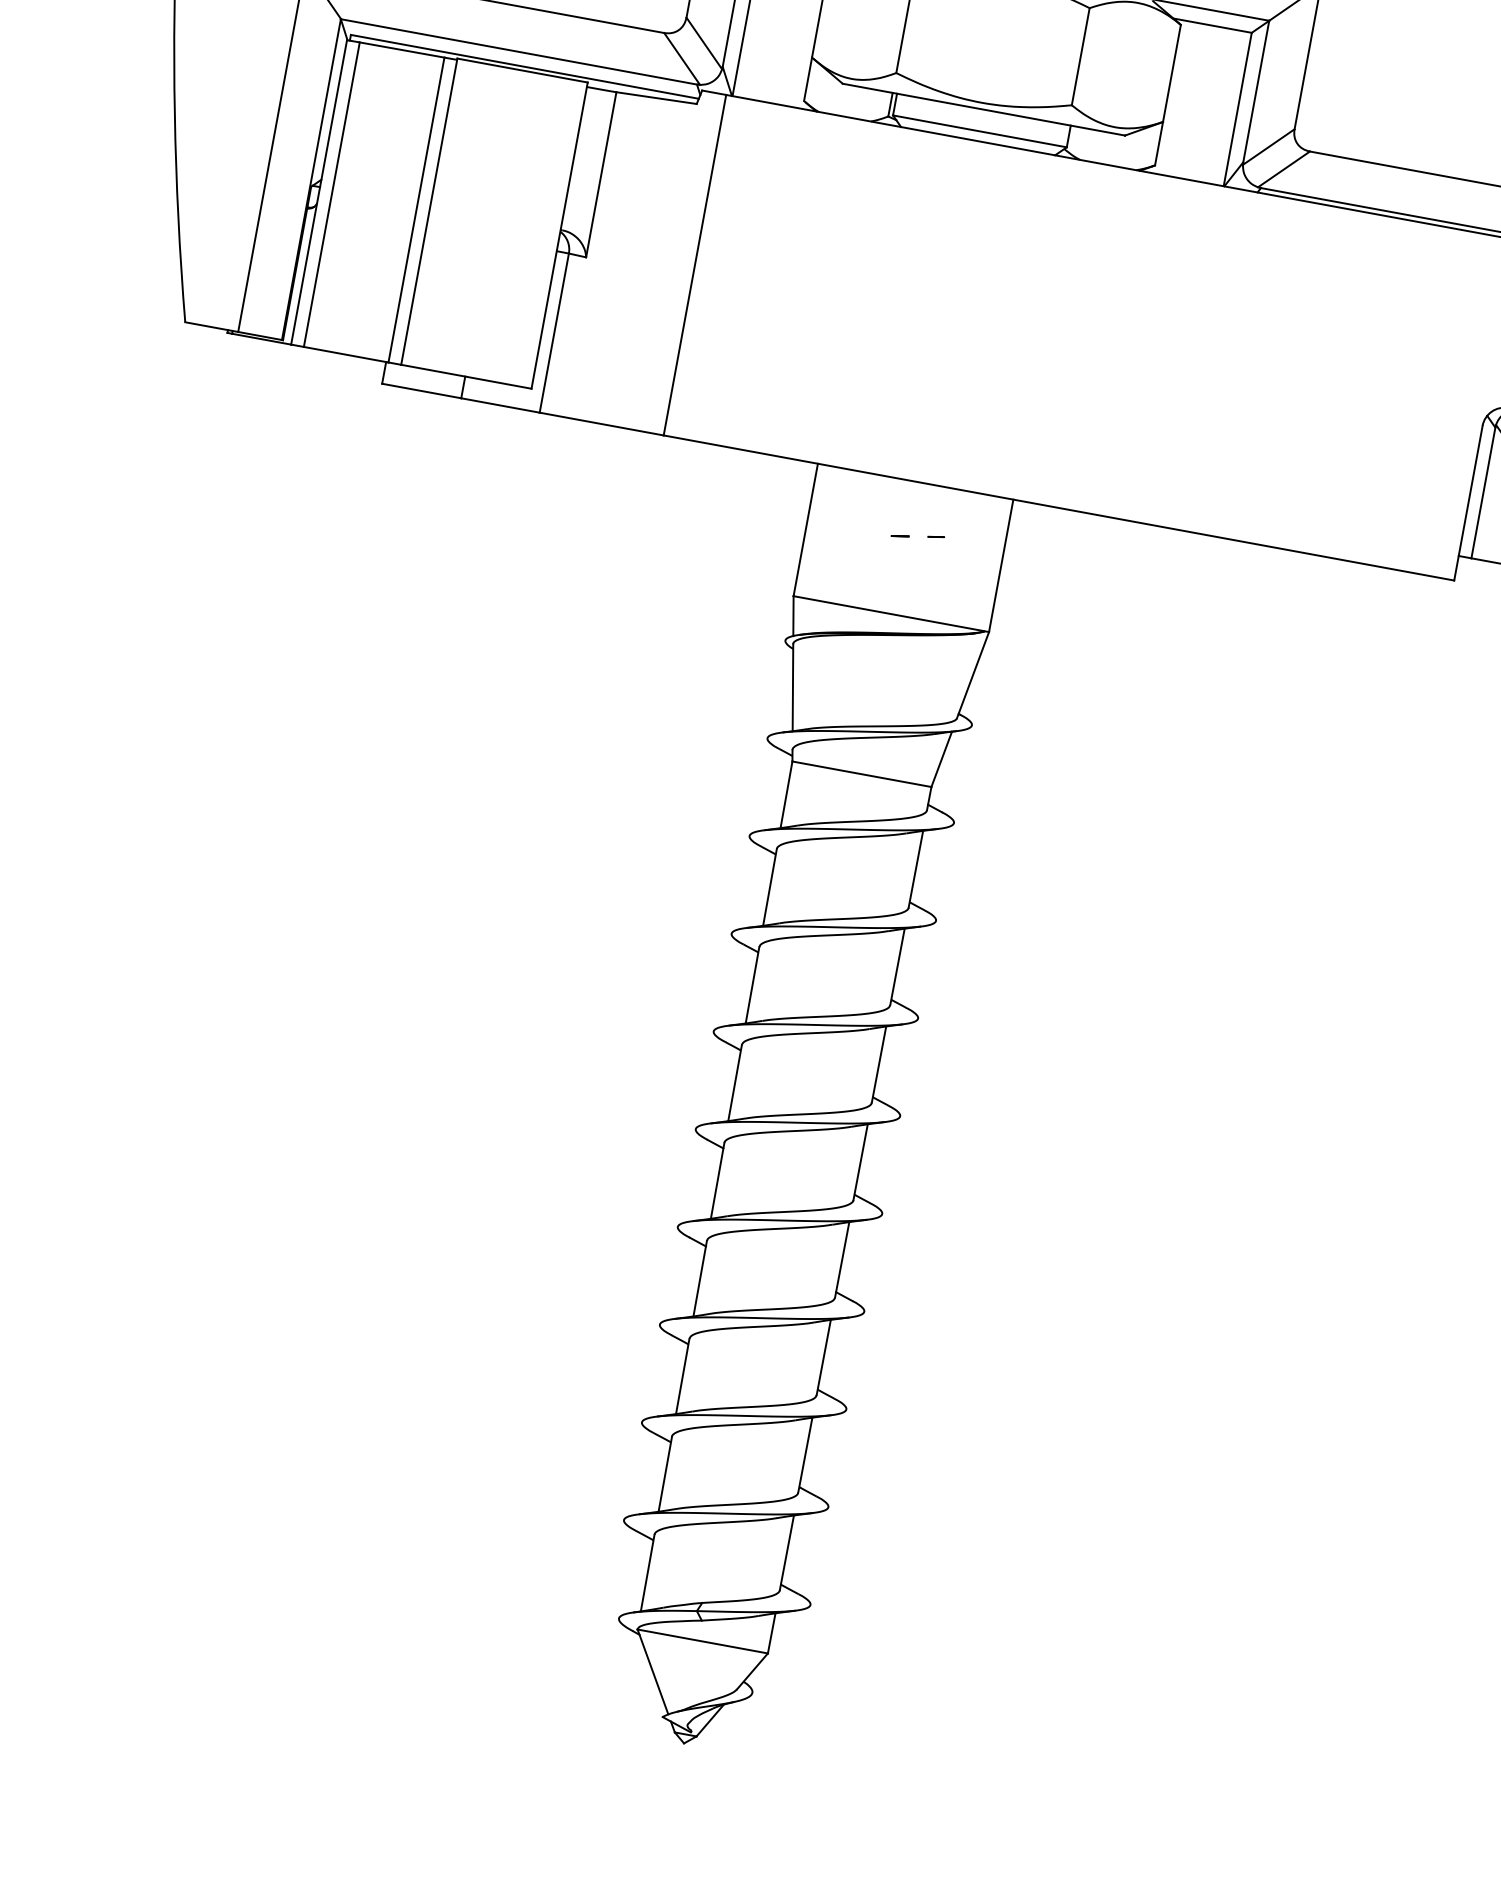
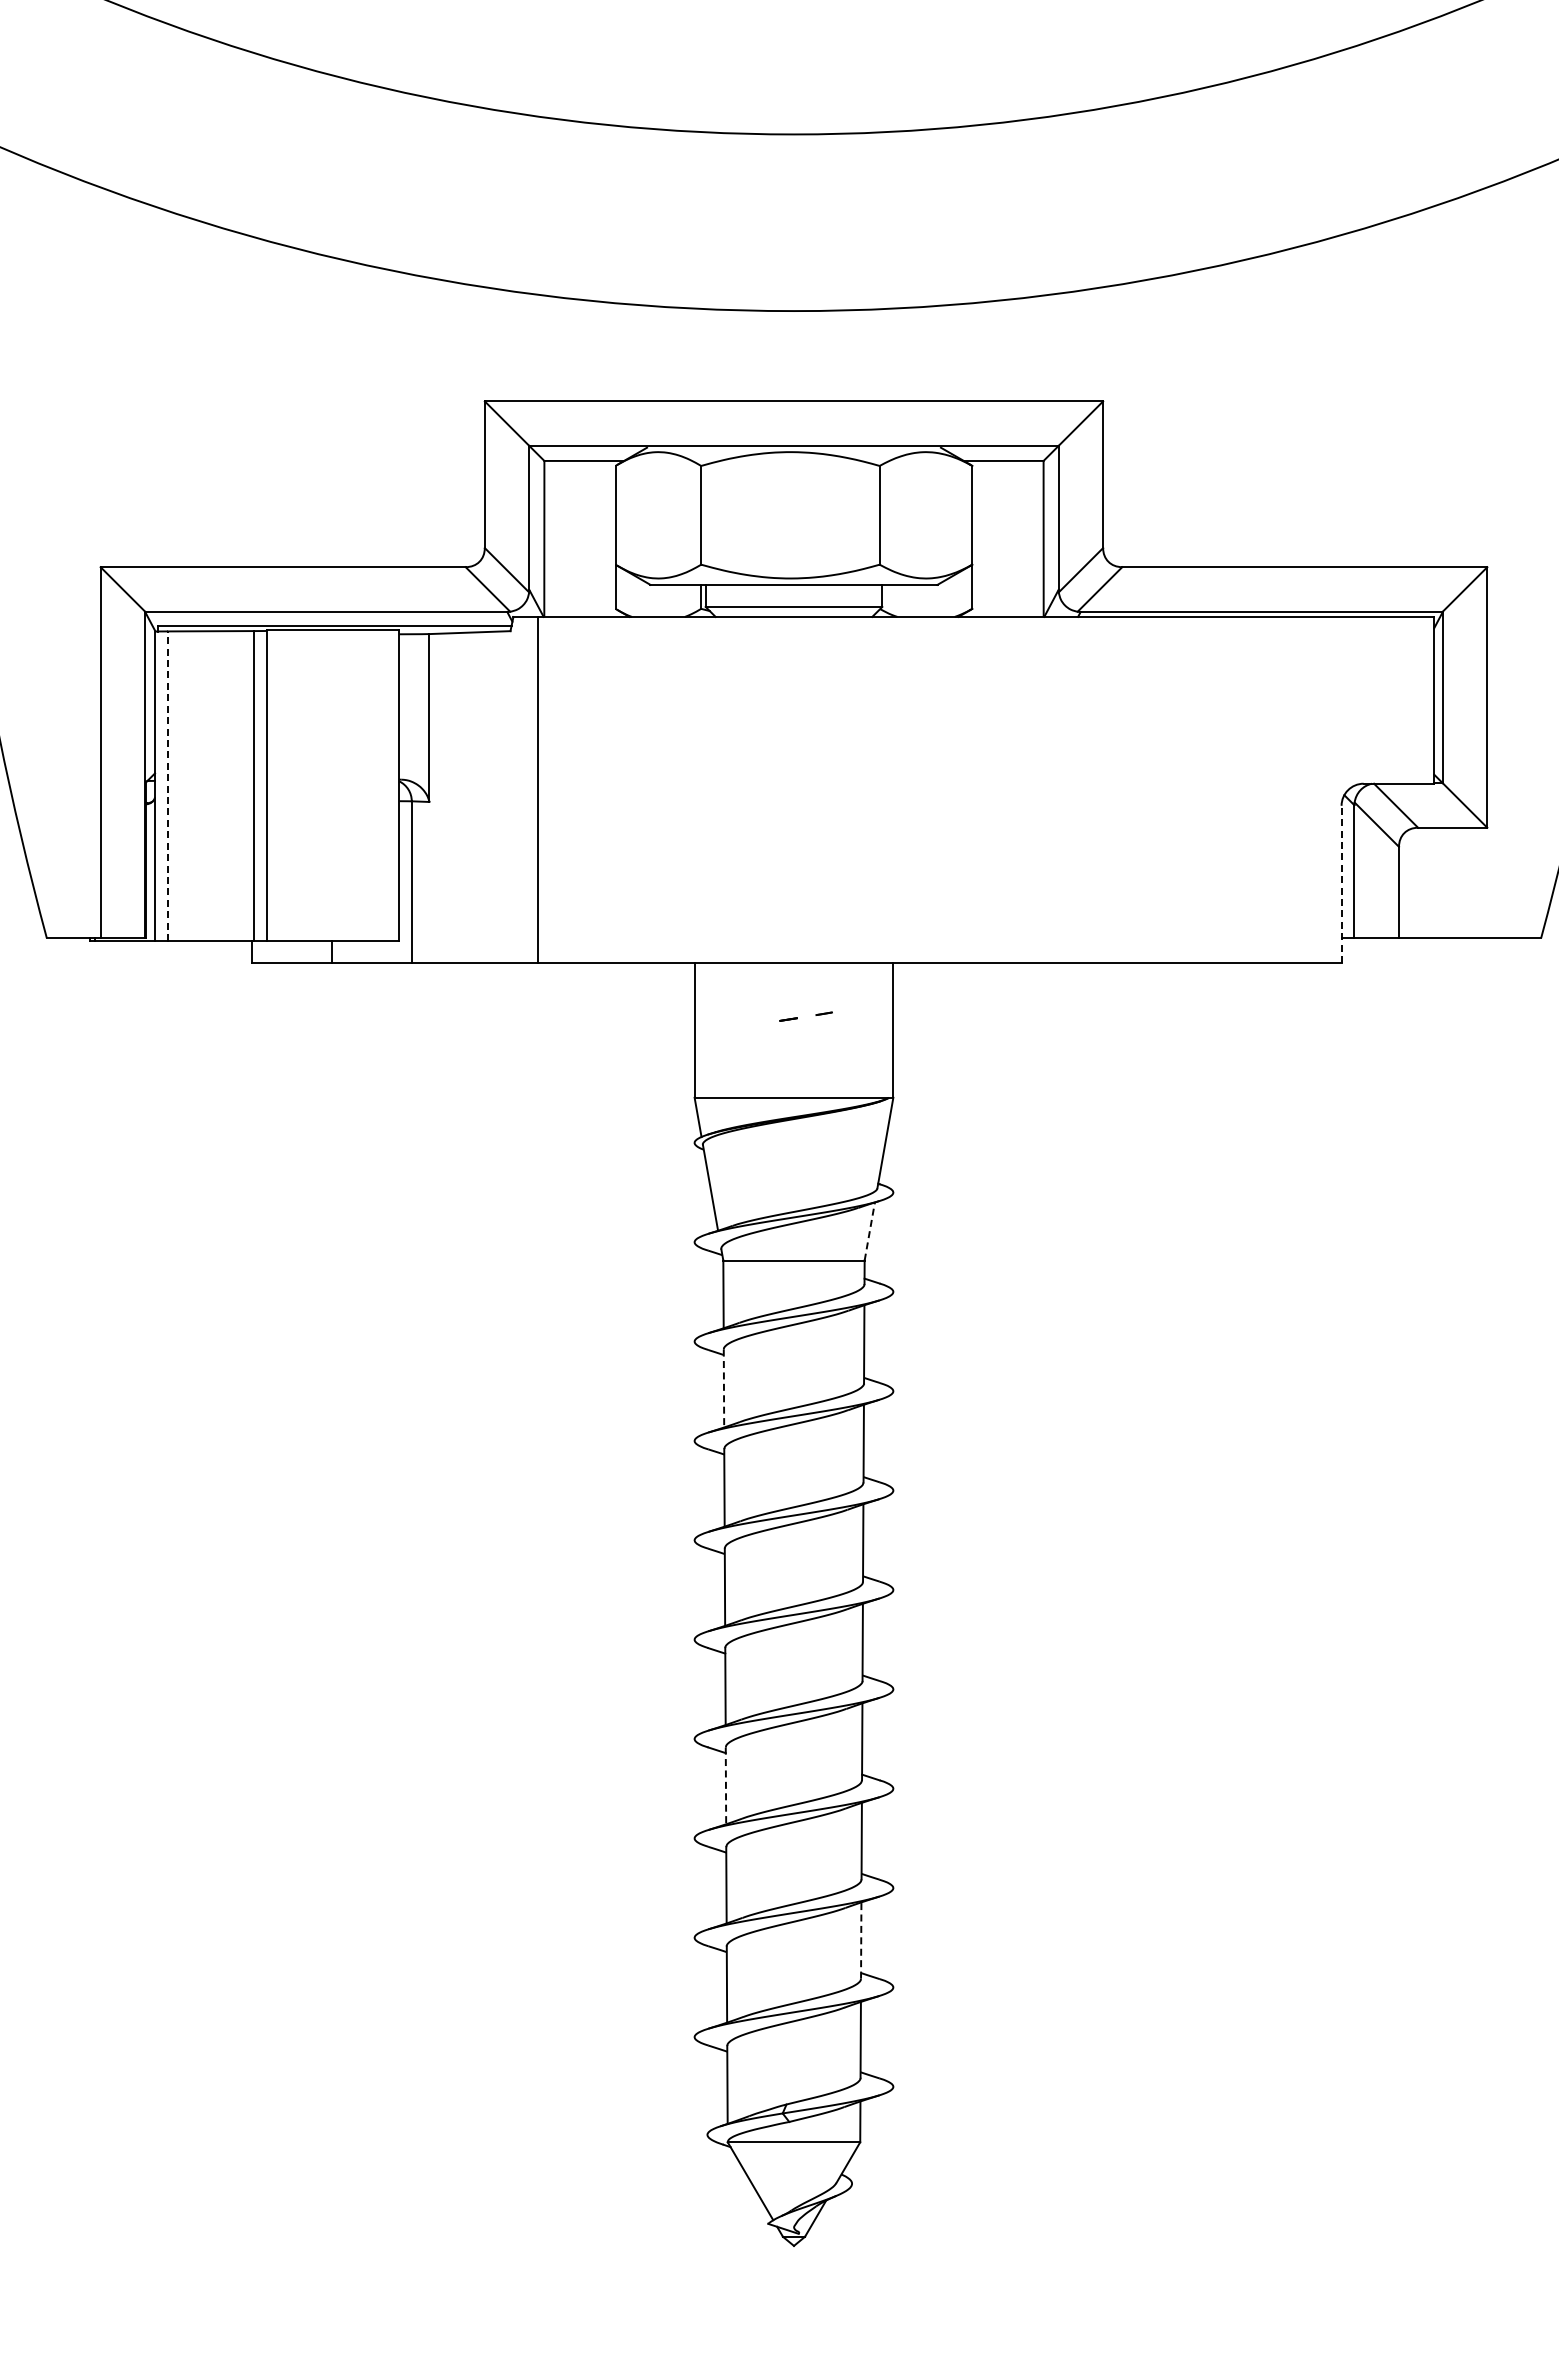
line: (331, 194) -> (167, 786), solid -> dashed
line: (1468, 503) -> (1341, 884), solid -> dashed
line: (941, 759) -> (869, 1231), solid -> dashed
line: (769, 887) -> (723, 1388), solid -> dashed
line: (699, 1279) -> (725, 1786), solid -> dashed
line: (805, 1455) -> (861, 1940), solid -> dashed

